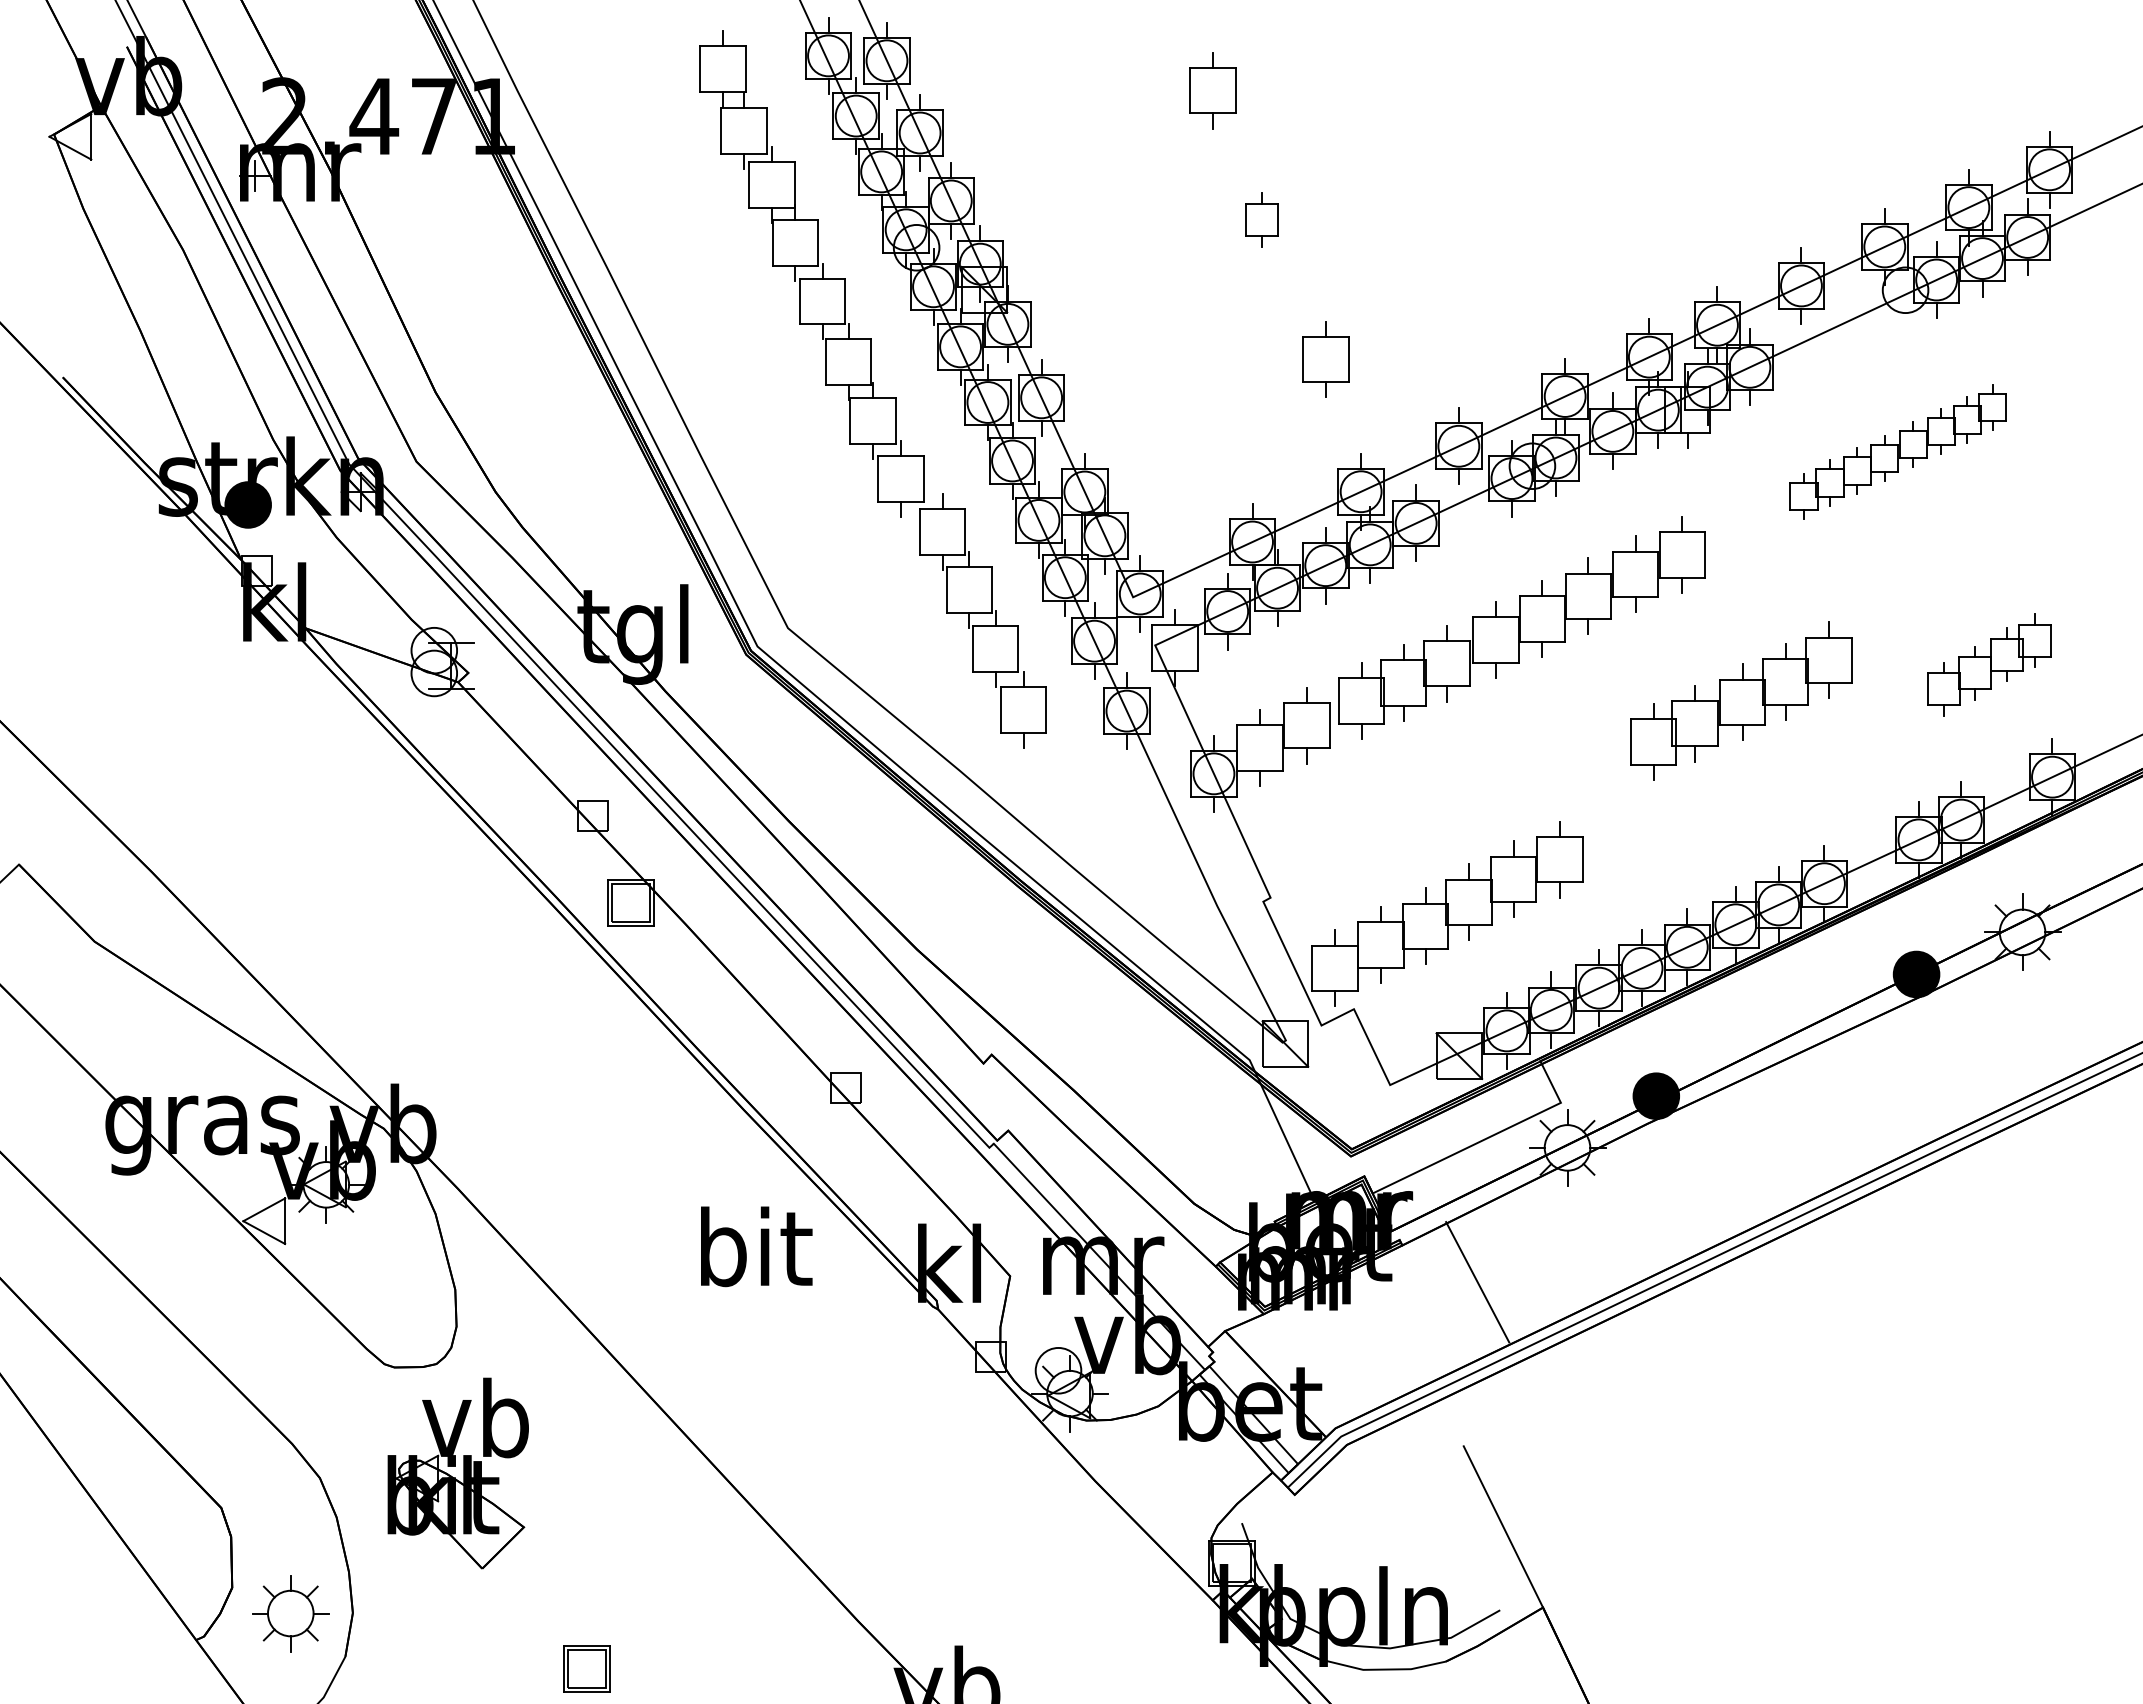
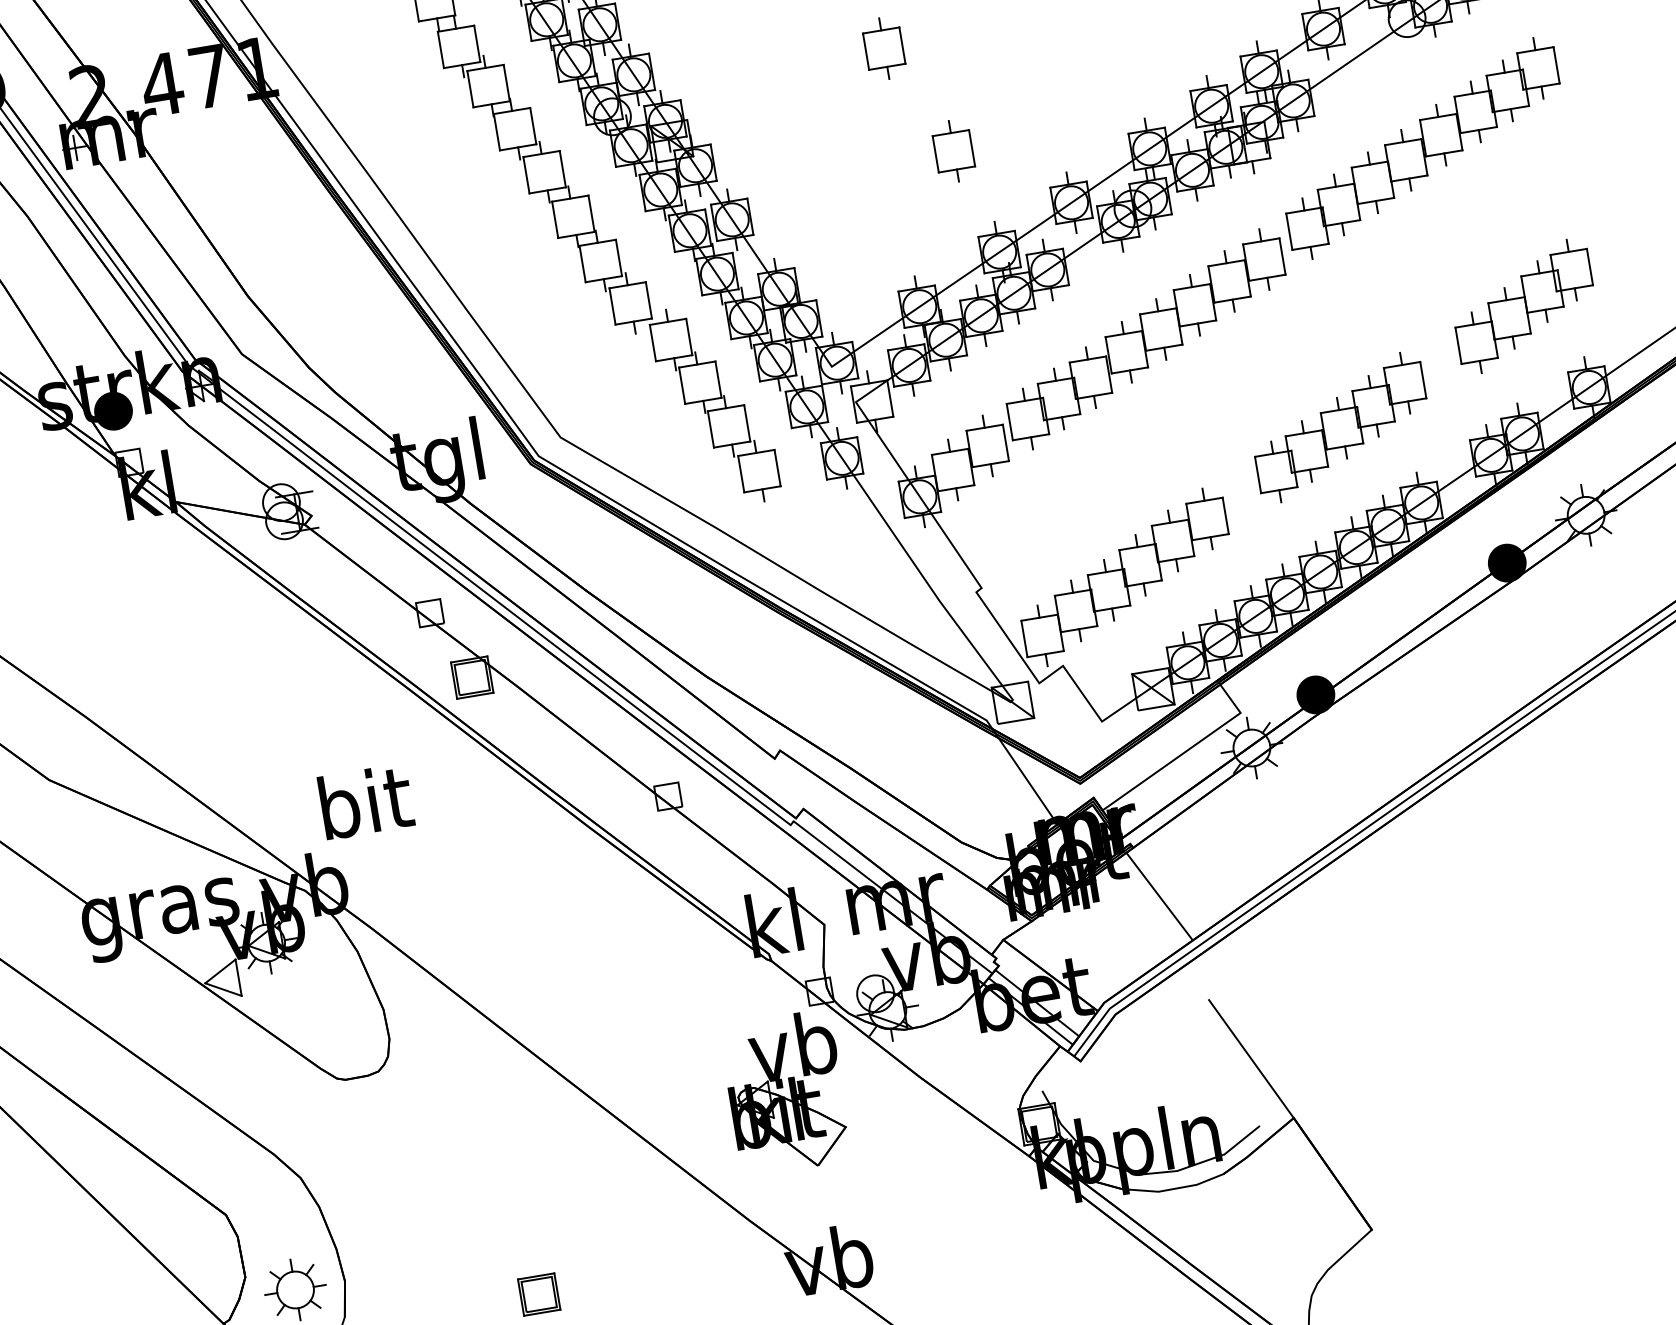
part: (1261, 219) -> (883, 48), size x1.43
part: (1897, 451) -> (1422, 148), size x1.67
part: (1989, 664) -> (1524, 306), size x1.43
part: (1741, 700) -> (1340, 426), moved
text: (756, 1246) -> (366, 801), moved
line: (1477, 1282) -> (1159, 896), moved
part: (457, 1473) -> (785, 1093), moved

